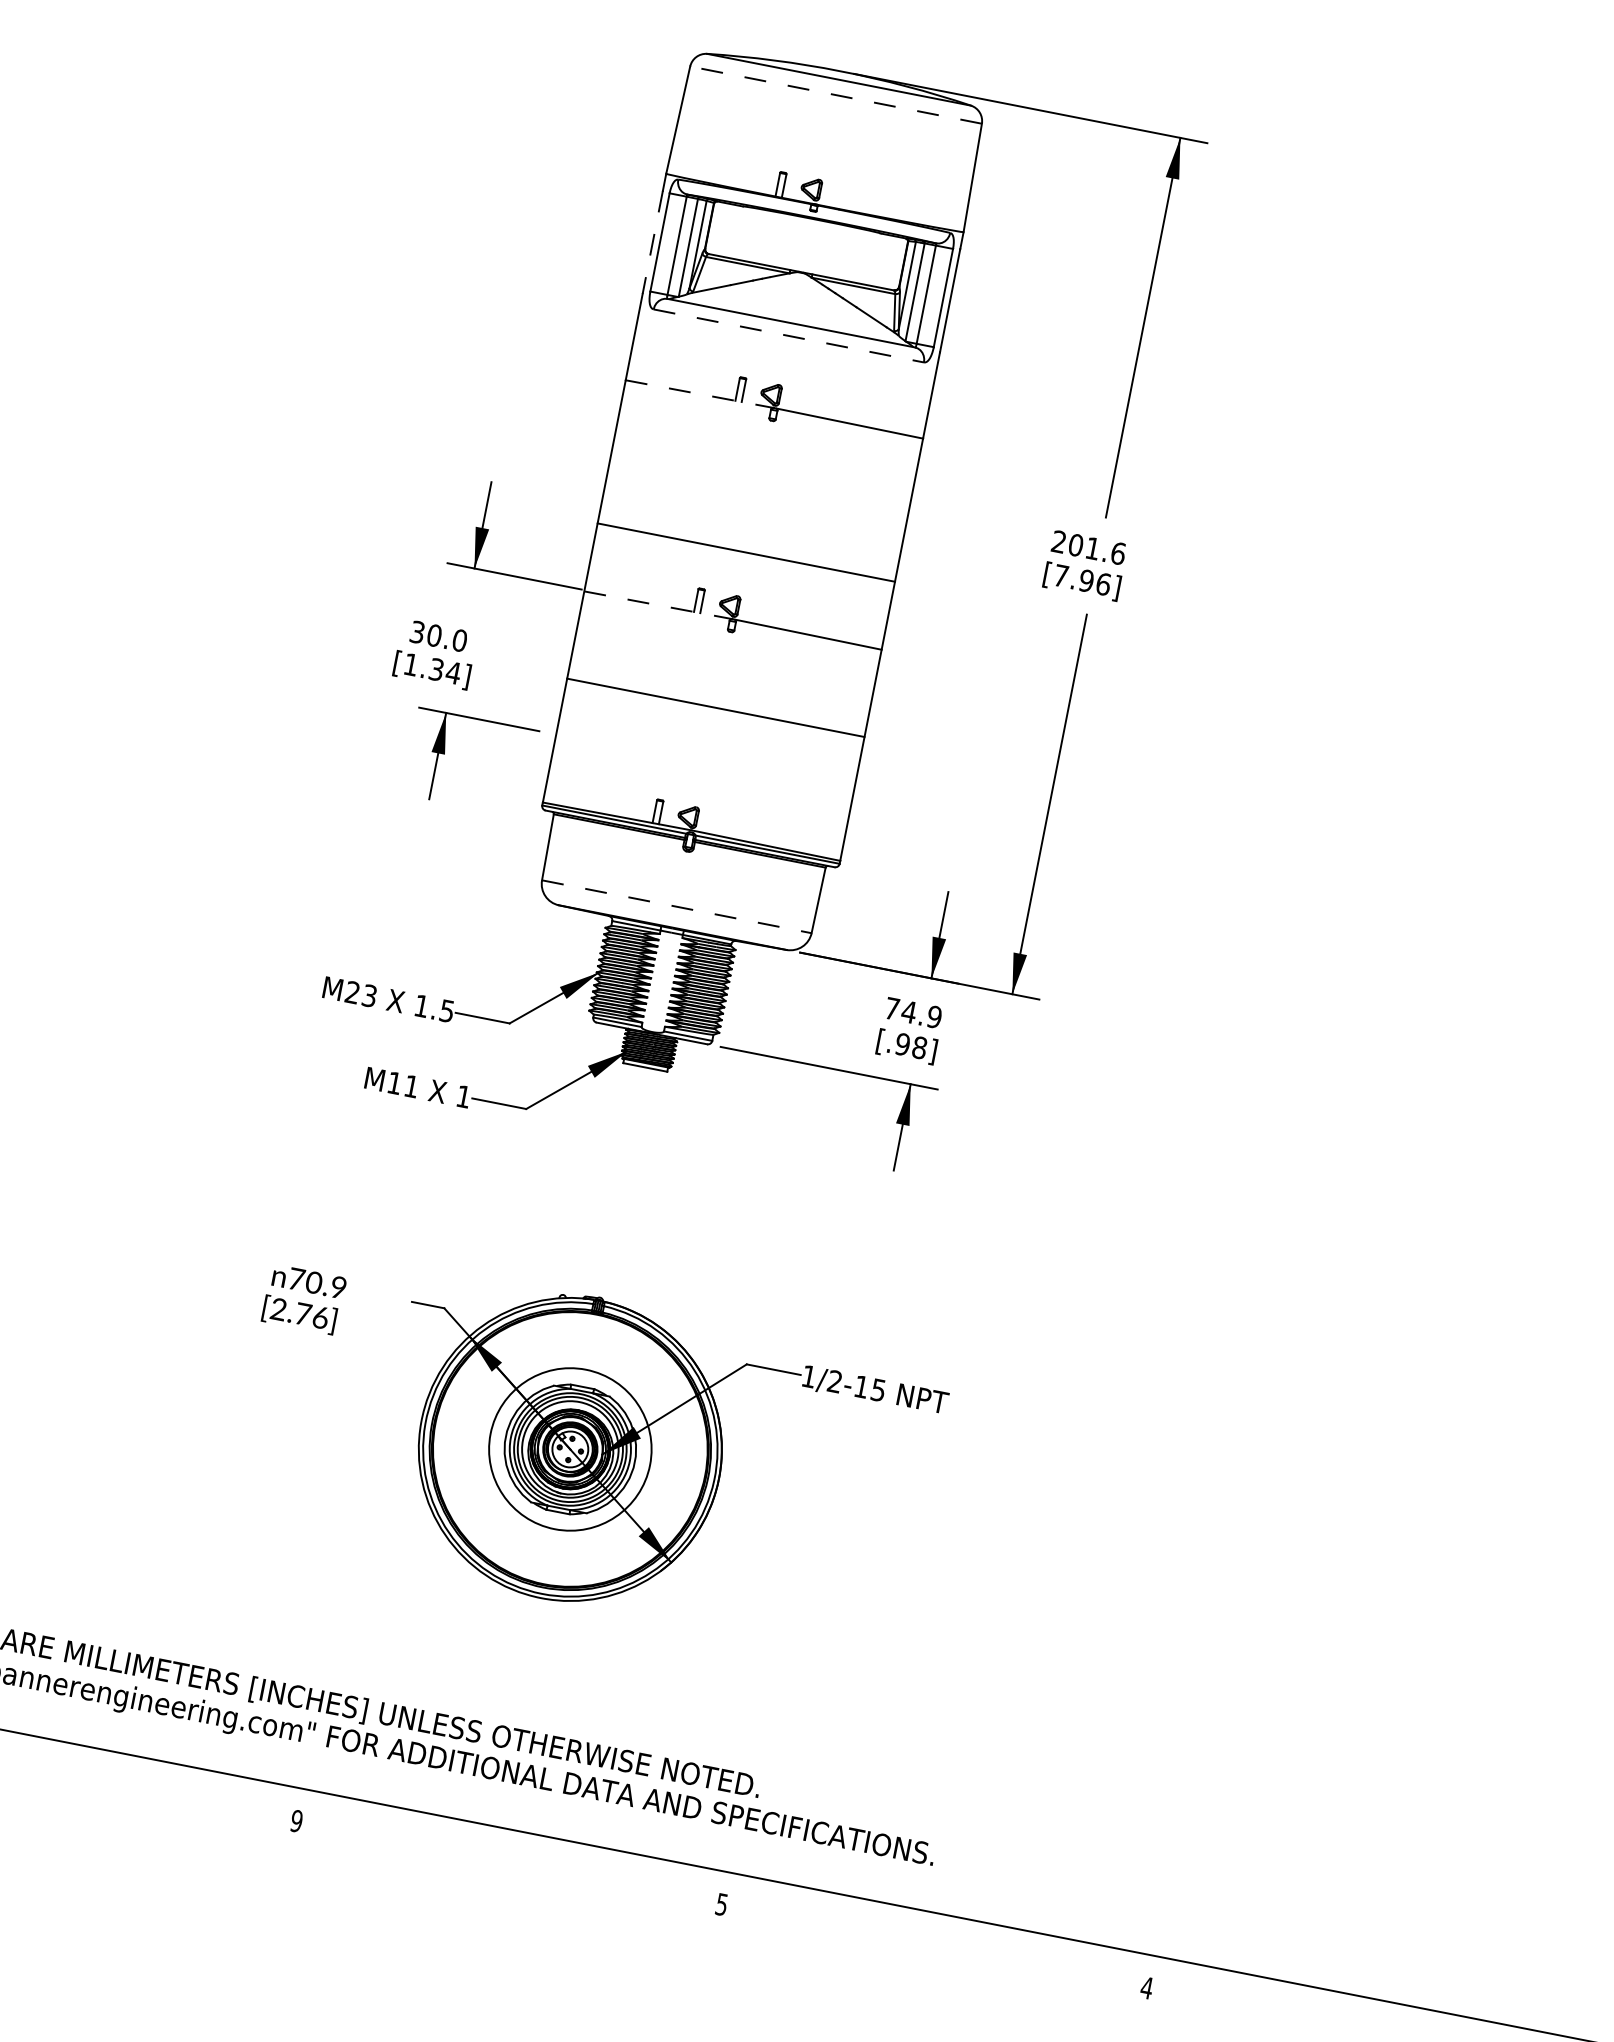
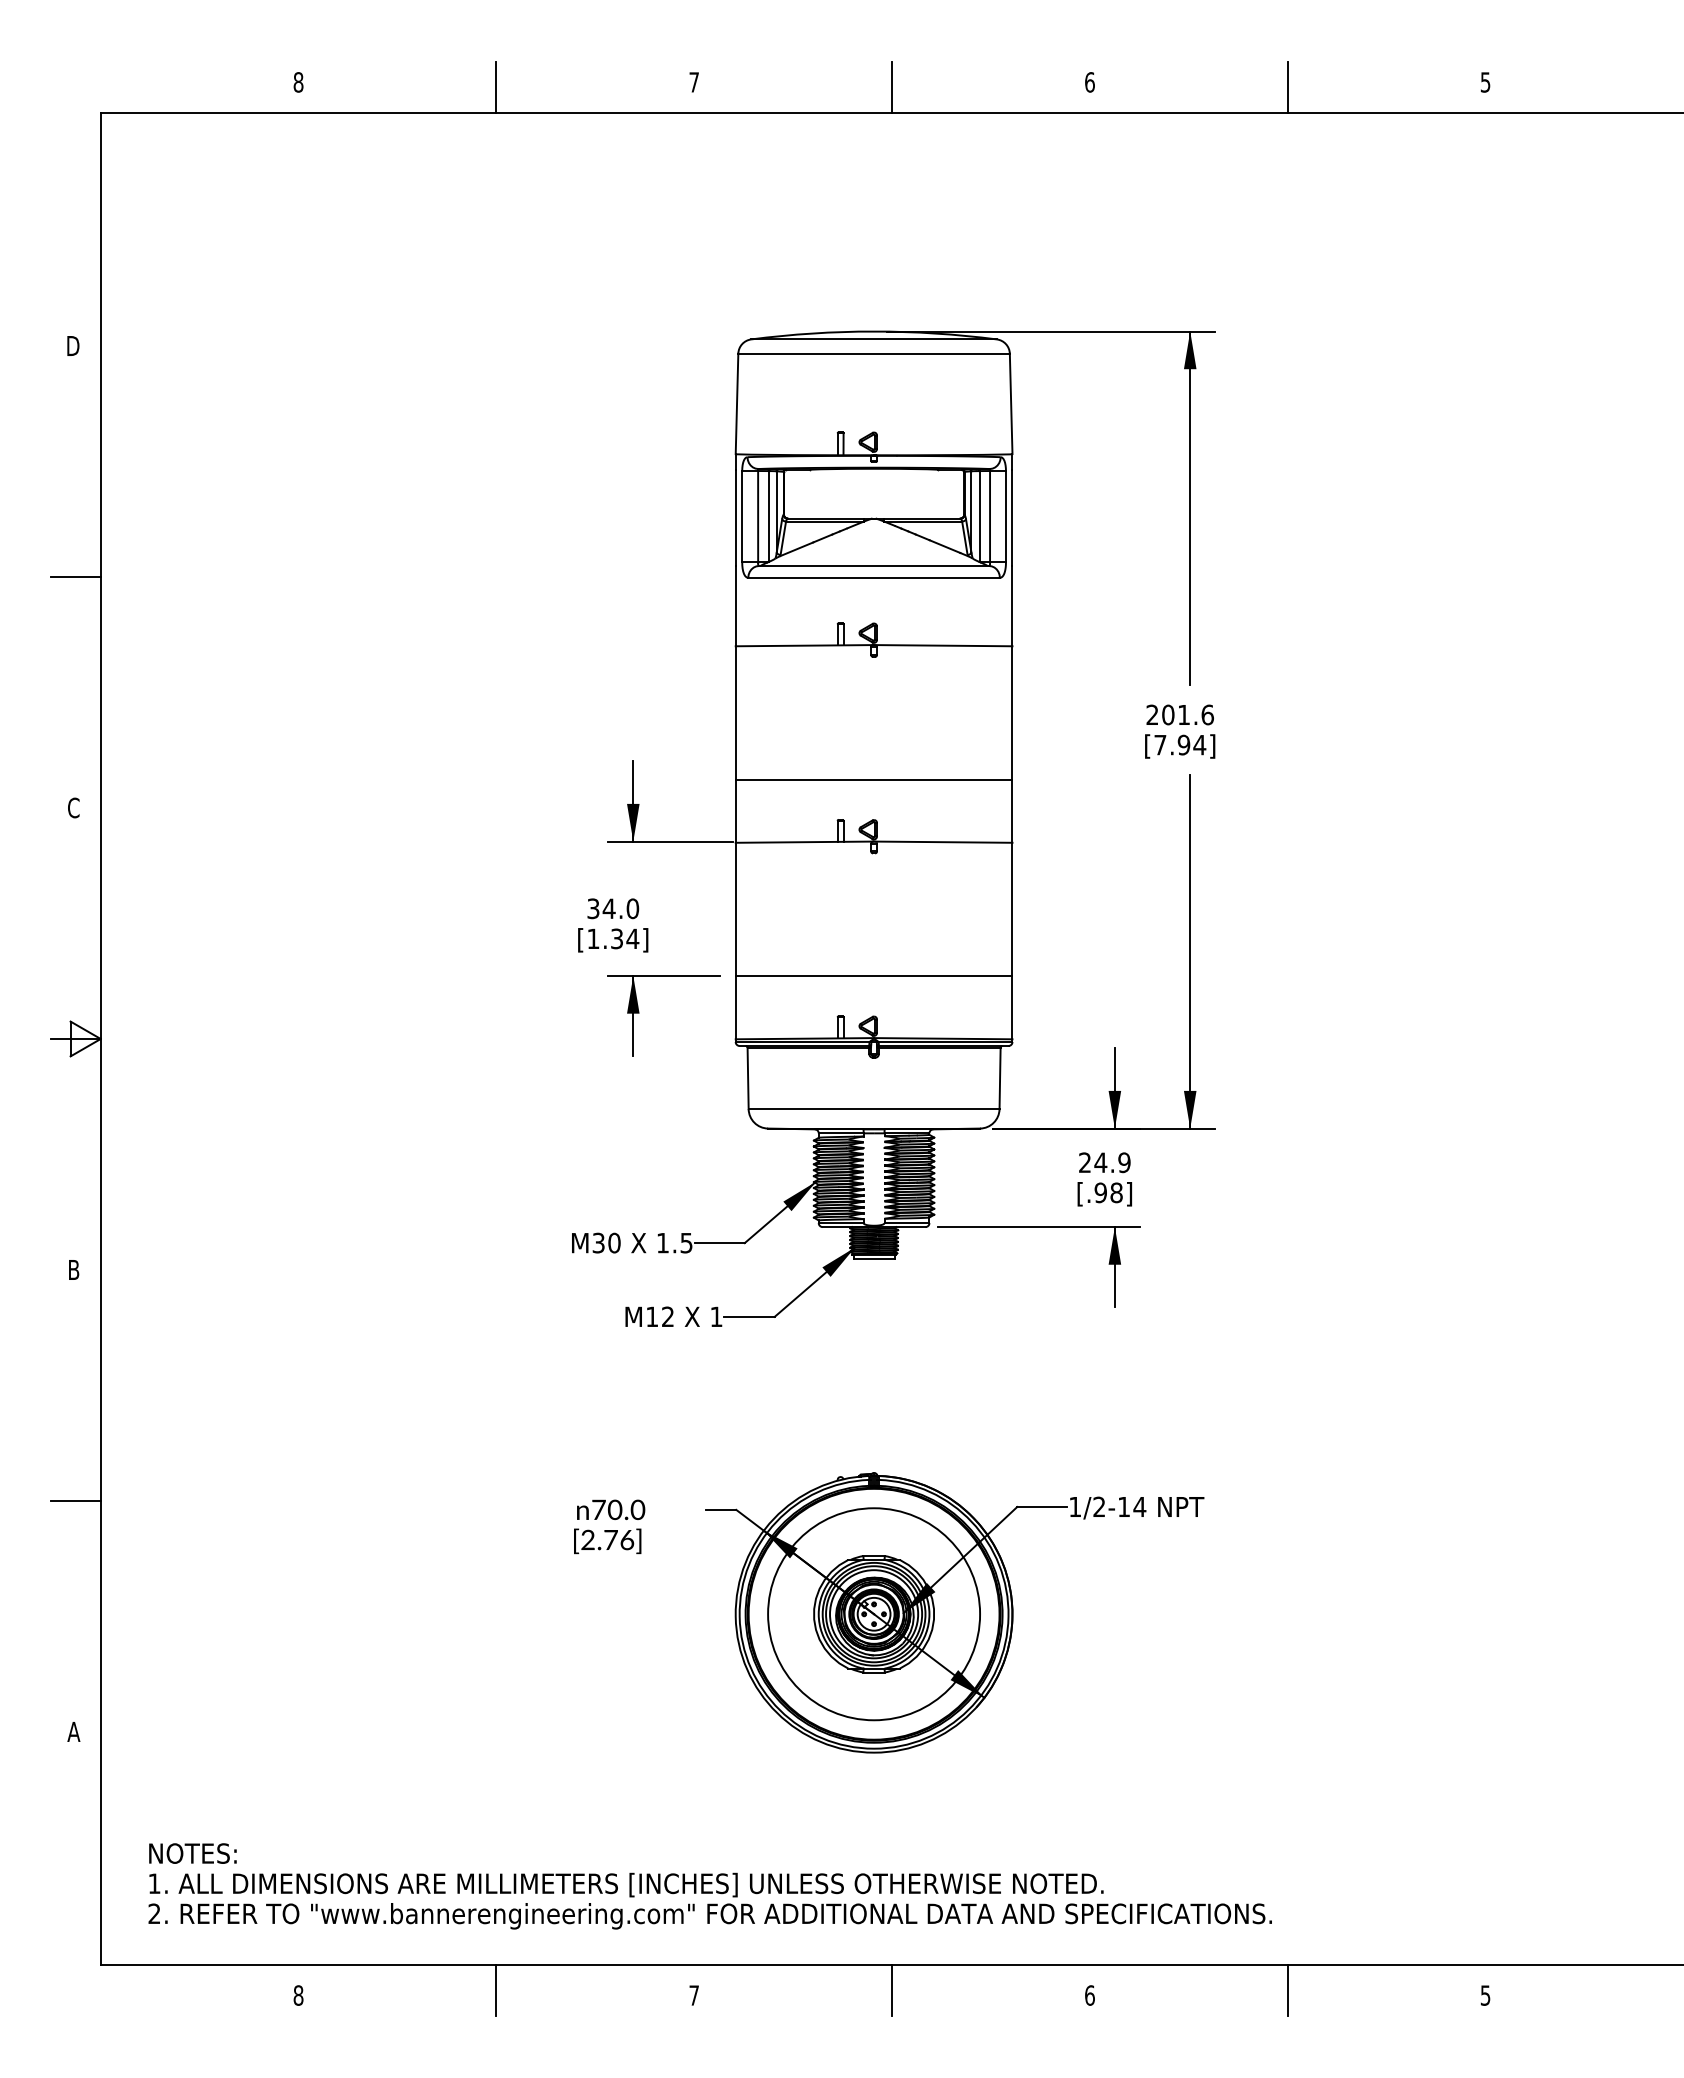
line: (836, 94) -> (874, 353), dashed -> solid
line: (652, 242) -> (735, 518), dashed -> solid
line: (789, 335) -> (874, 577), dashed -> solid
line: (700, 394) -> (805, 645), dashed -> solid
text: (1103, 583) -> (1199, 744), [7.96] -> [7.94]
line: (659, 605) -> (805, 842), dashed -> solid
text: (433, 635) -> (608, 908), 30.0 -> 34.0
line: (715, 708) -> (873, 976), moved
line: (677, 907) -> (874, 1109), dashed -> solid
text: (361, 993) -> (606, 1242), M23 -> M30
text: (891, 1008) -> (1084, 1162), 74.9 -> 24.9
text: (411, 1085) -> (667, 1316), M11 -> M12
text: (338, 1288) -> (637, 1510), 70.9 -> 70.0
text: (878, 1390) -> (1139, 1507), 1/2-15 -> 1/2-14
circle: (570, 1449) -> (874, 1614), size x1.43
line: (85, 1774) -> (496, 1990), added
text: (297, 1821) -> (694, 1995), 9 -> 7
line: (510, 1857) -> (892, 1990), added
text: (721, 1904) -> (1089, 1995), 5 -> 6
line: (935, 1940) -> (1287, 1990), added
text: (1146, 1987) -> (1485, 1995), 4 -> 5

